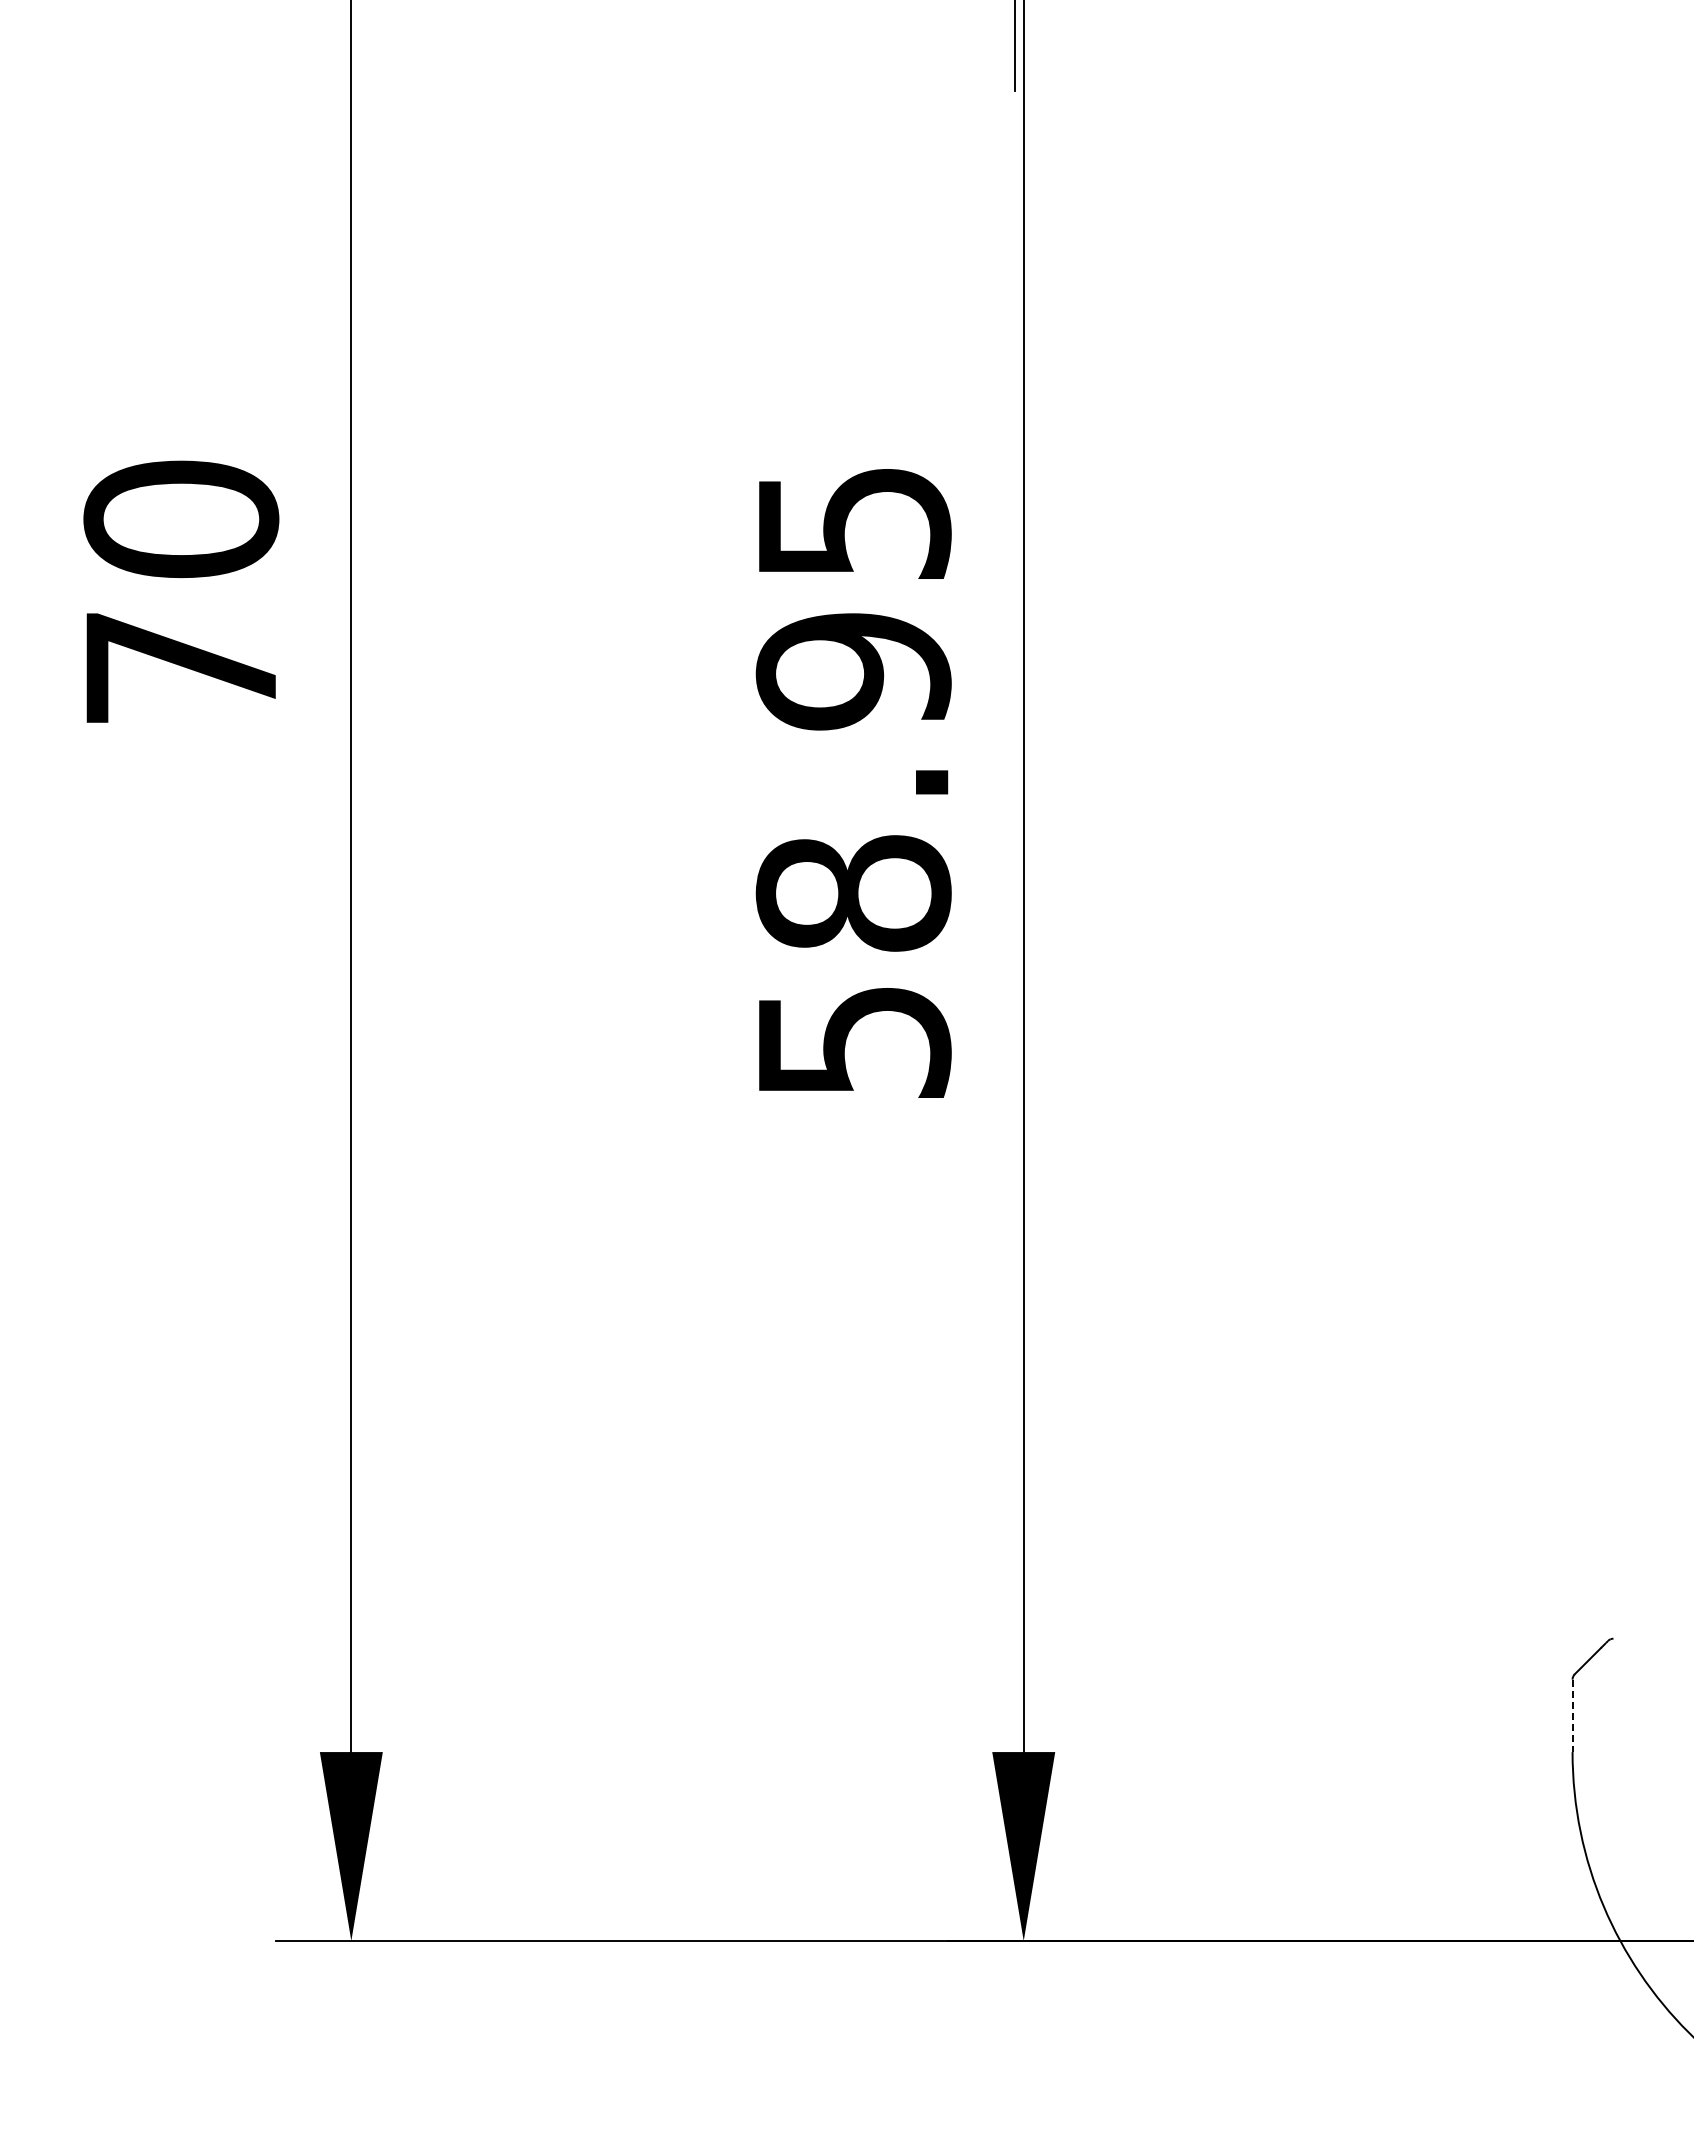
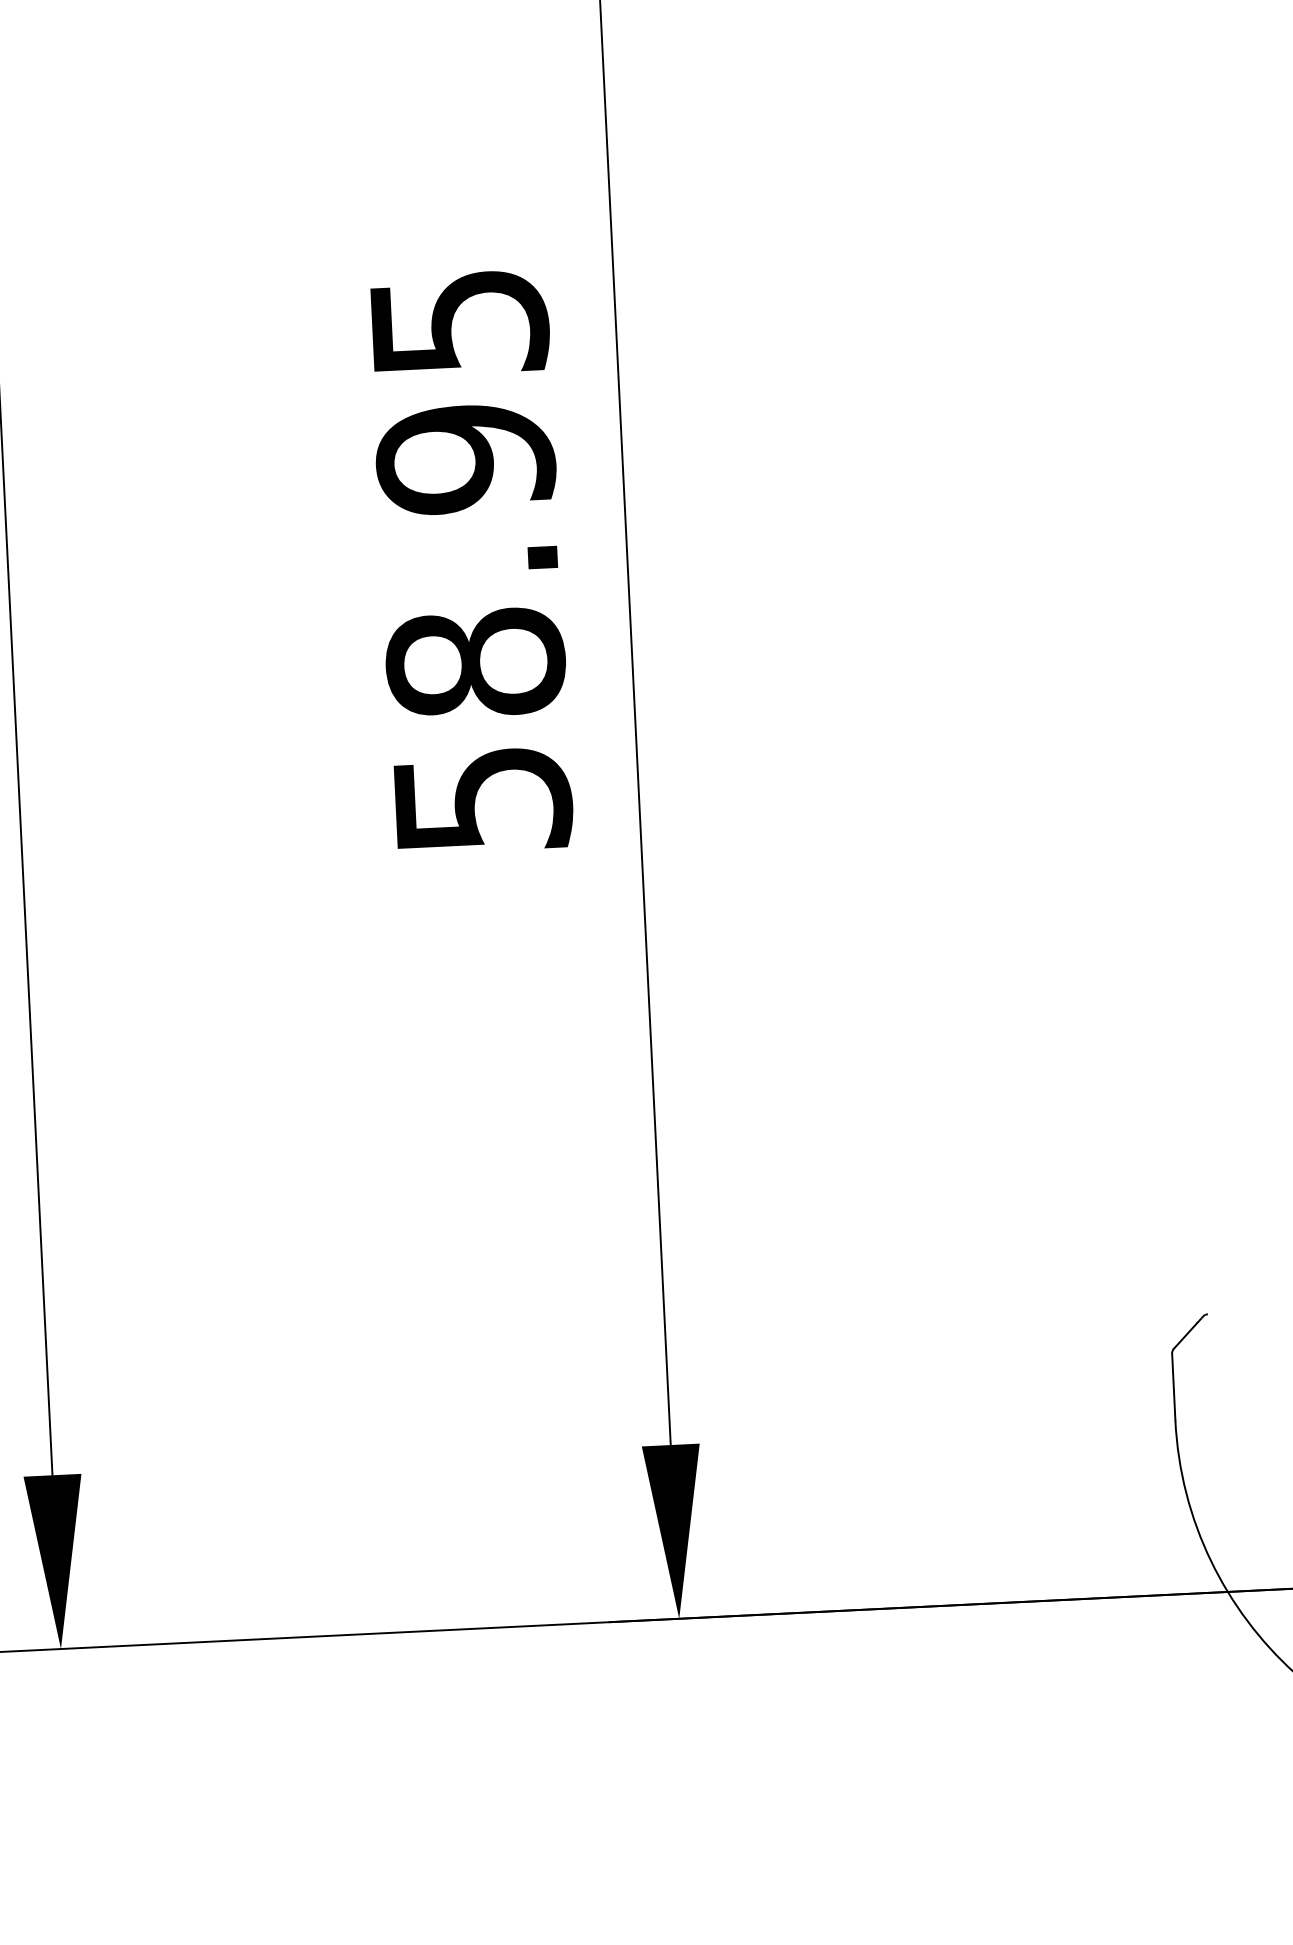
line: (1572, 1716) -> (1173, 1387), dashed -> solid

